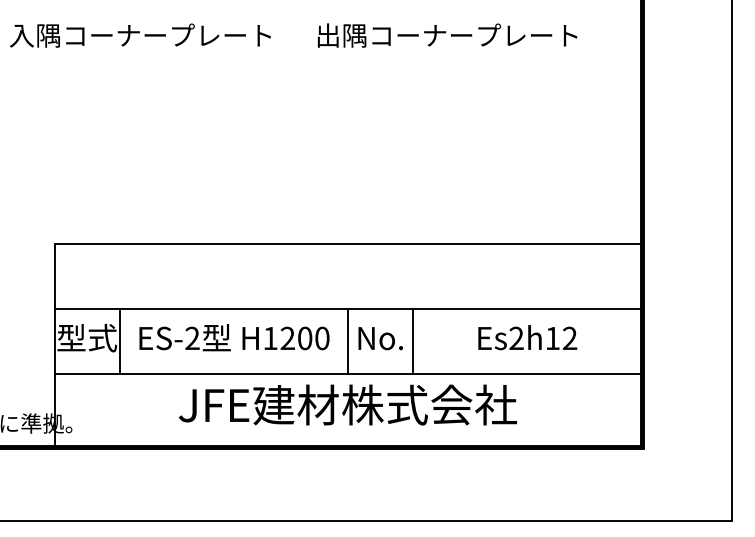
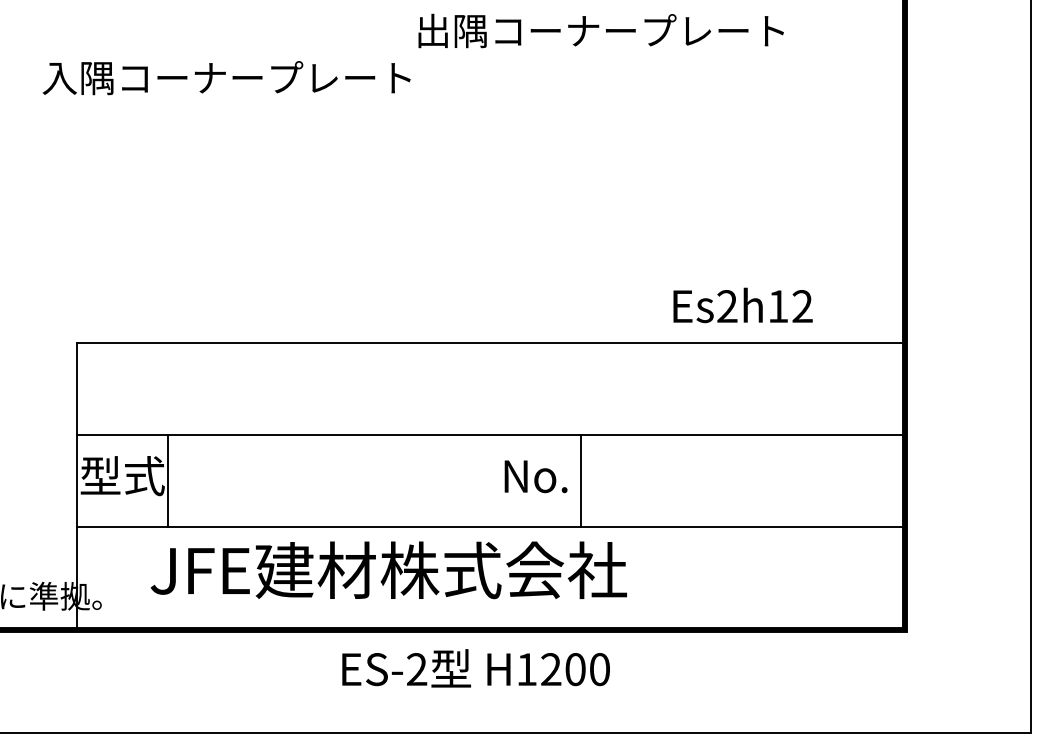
text: (140, 35) -> (226, 78), moved
text: (447, 35) -> (600, 30), moved
text: (234, 337) -> (475, 668), moved
text: (527, 337) -> (742, 305), moved
line: (347, 341) -> (489, 480), removed
text: (347, 405) -> (388, 570), moved

